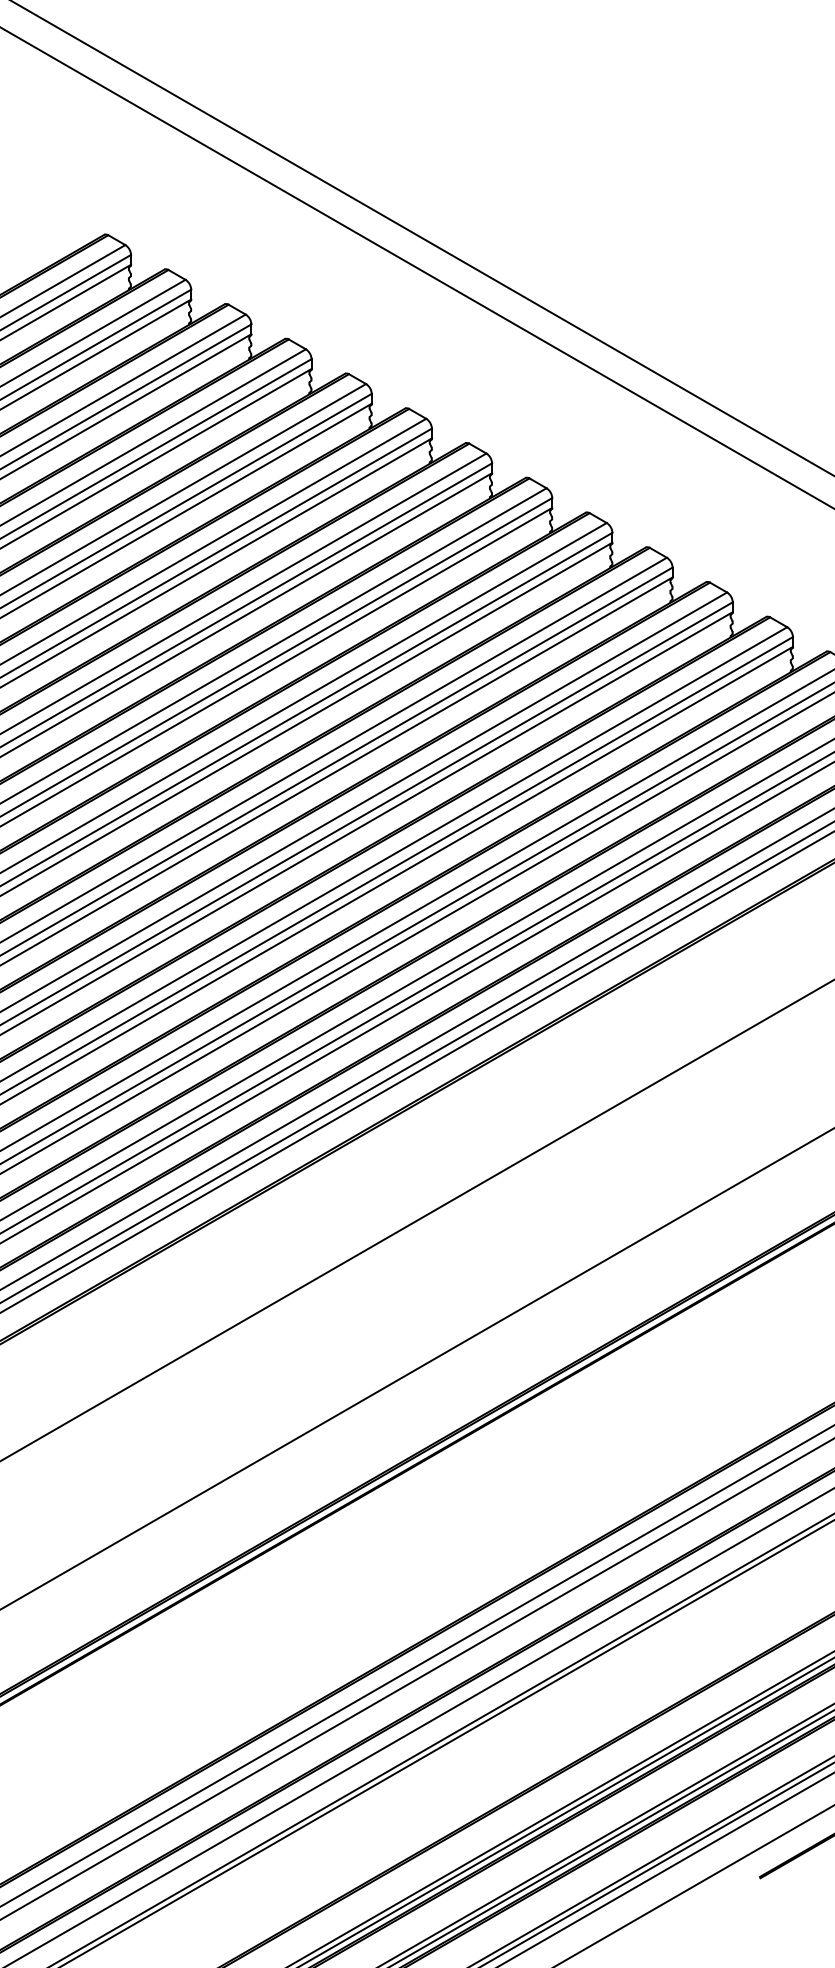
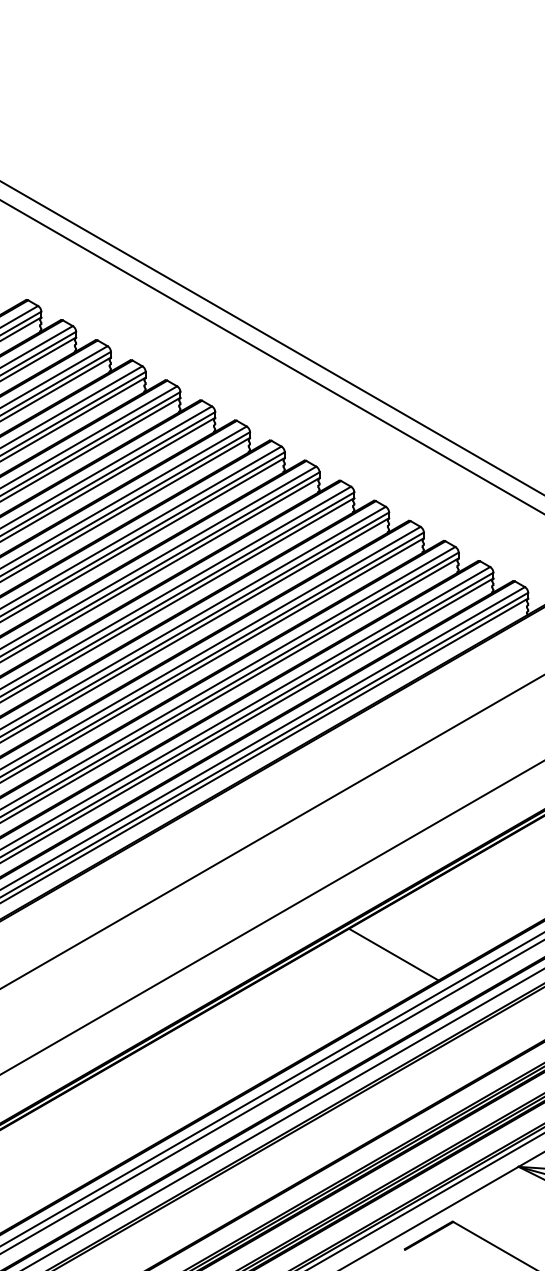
line: (740, 1367) -> (393, 954), added

